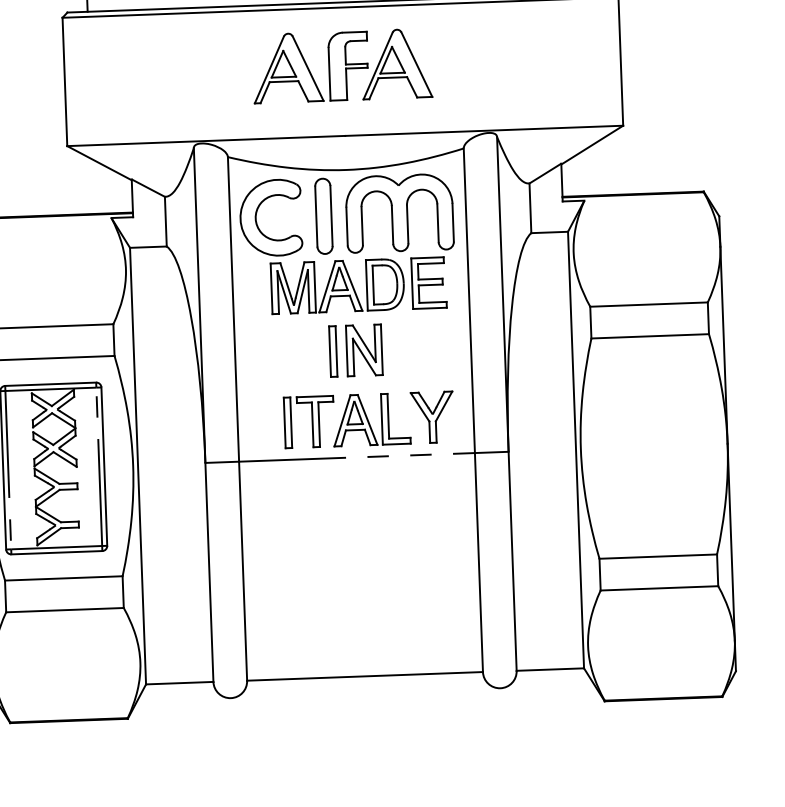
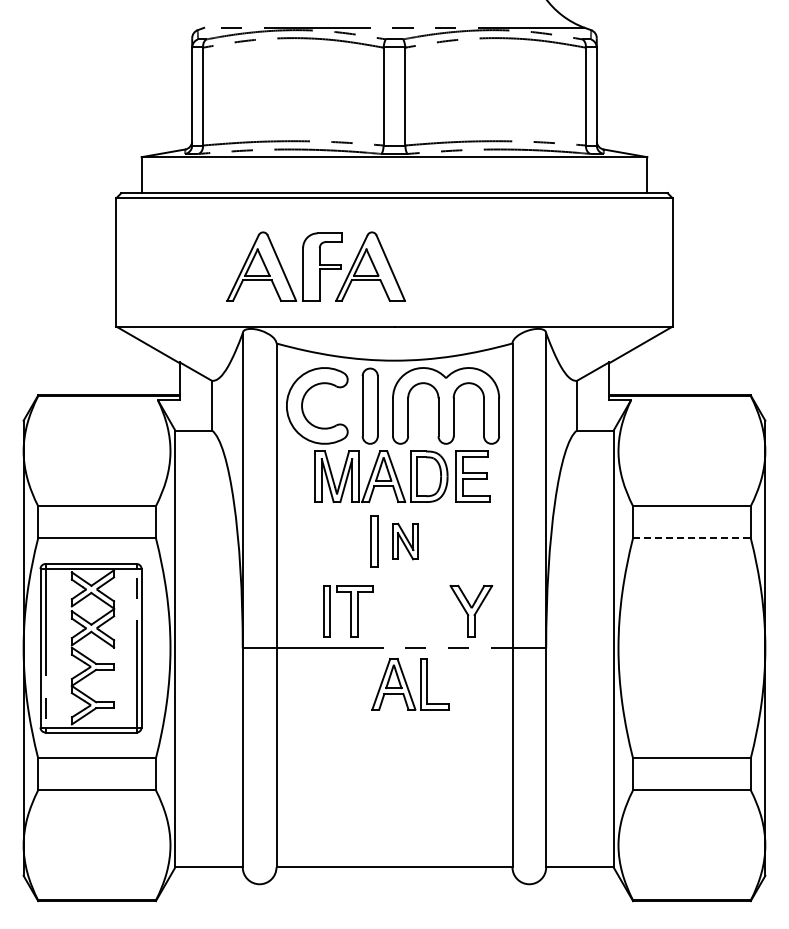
part: (341, 65) -> (315, 266), moved
line: (649, 336) -> (691, 538), solid -> dashed
part: (364, 350) -> (405, 541), size x0.7
part: (371, 420) -> (410, 684), moved

